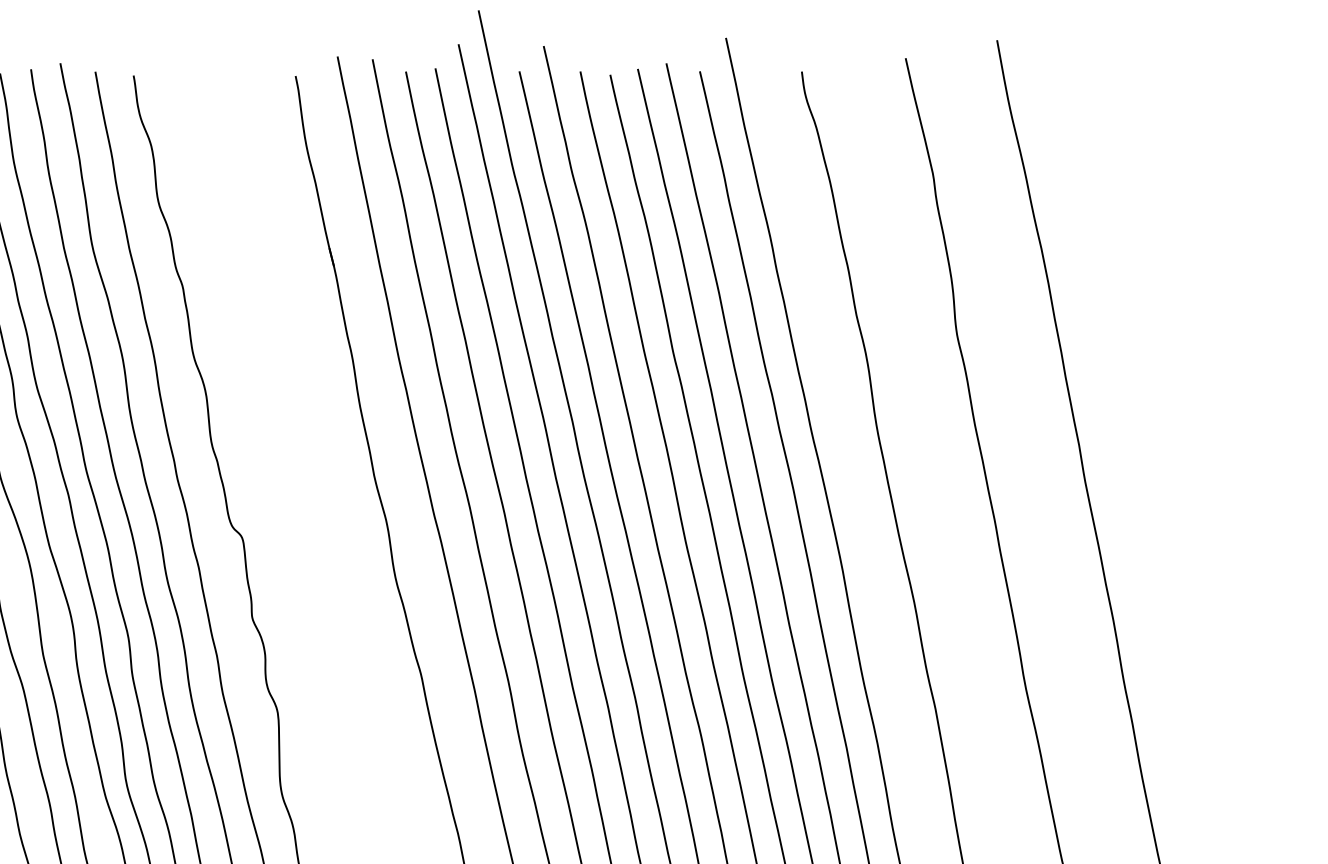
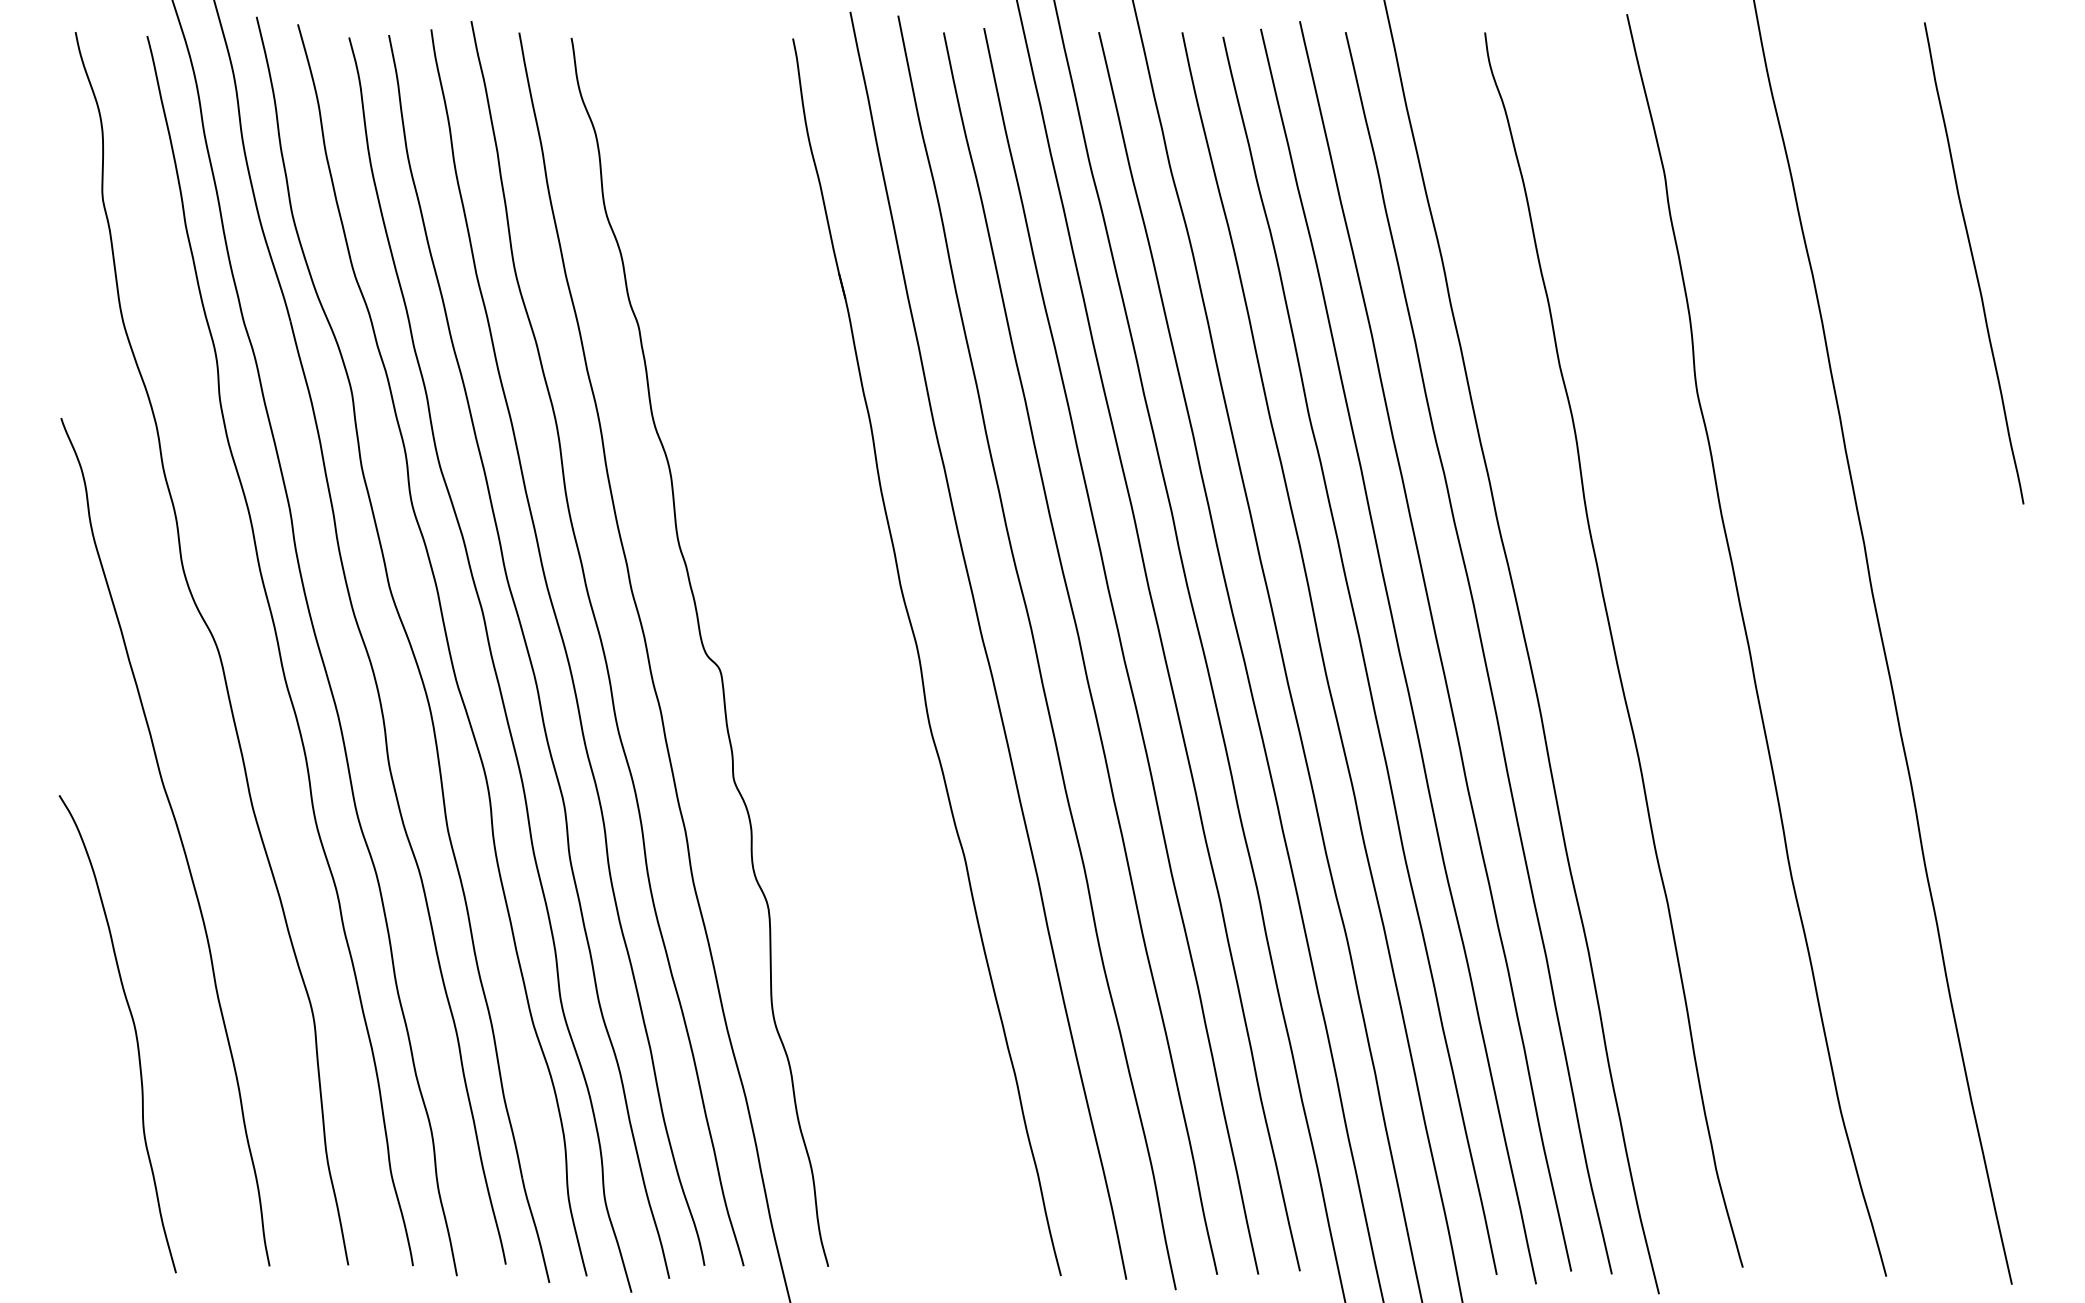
curve: (1159, 240) -> (1974, 263), added

